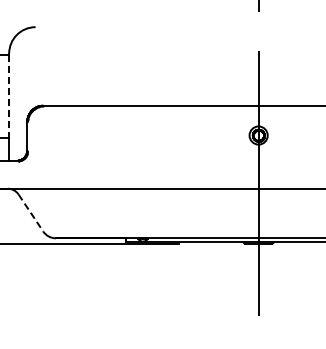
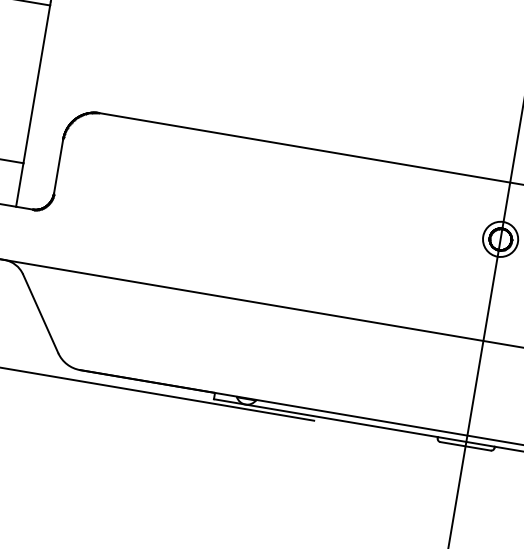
line: (9, 97) -> (37, 86), dashed -> solid
line: (31, 213) -> (41, 314), dashed -> solid

